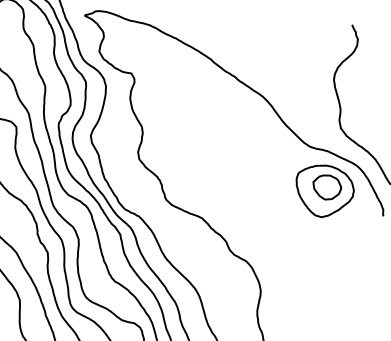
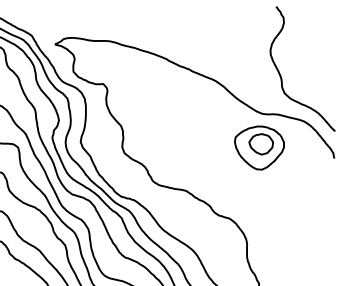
part: (324, 190) -> (259, 147), moved

